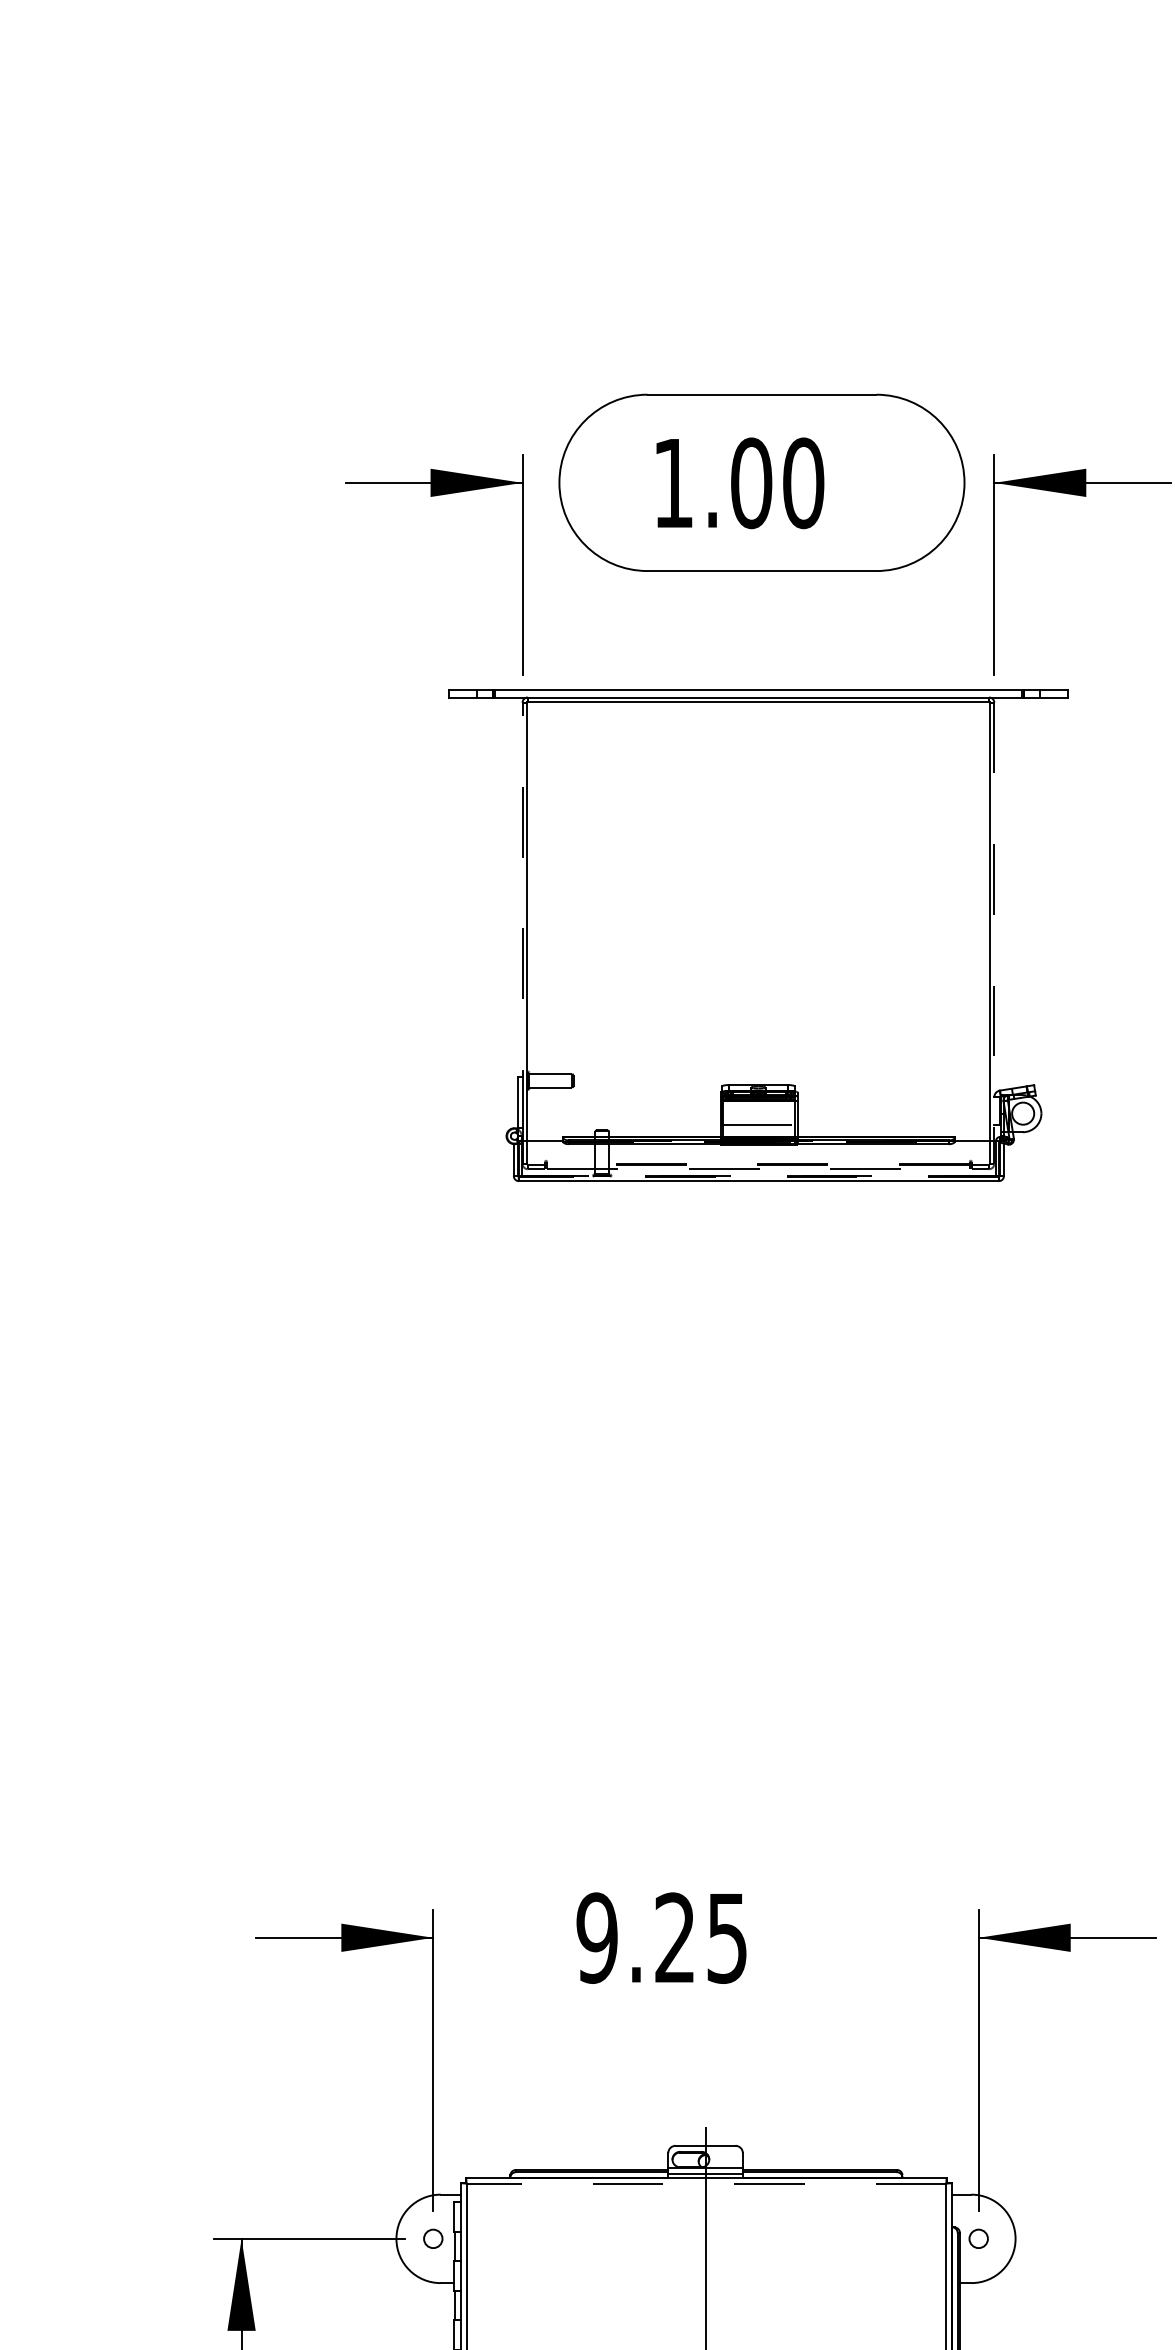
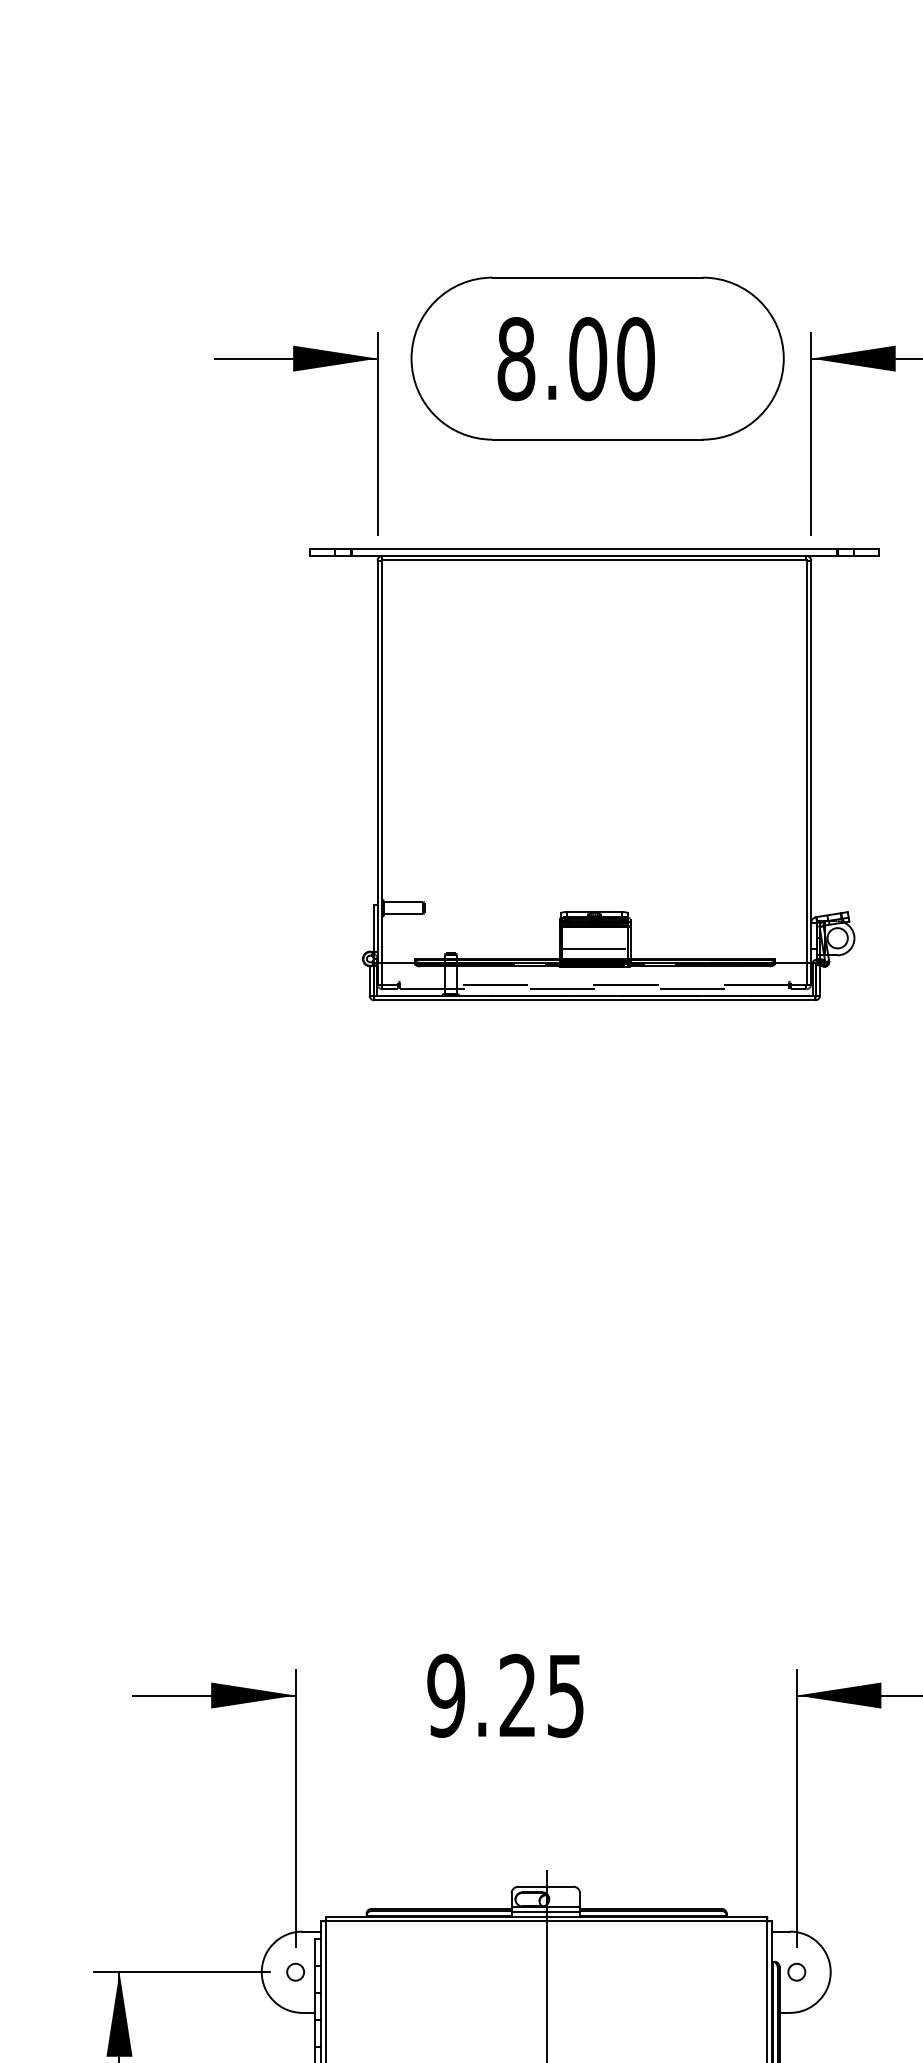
text: (673, 483) -> (516, 359), 1.00 -> 8.00
line: (522, 921) -> (377, 761), dashed -> solid
line: (994, 921) -> (811, 761), dashed -> solid
line: (758, 1176) -> (594, 996), dashed -> solid
line: (706, 2183) -> (546, 1921), dashed -> solid

